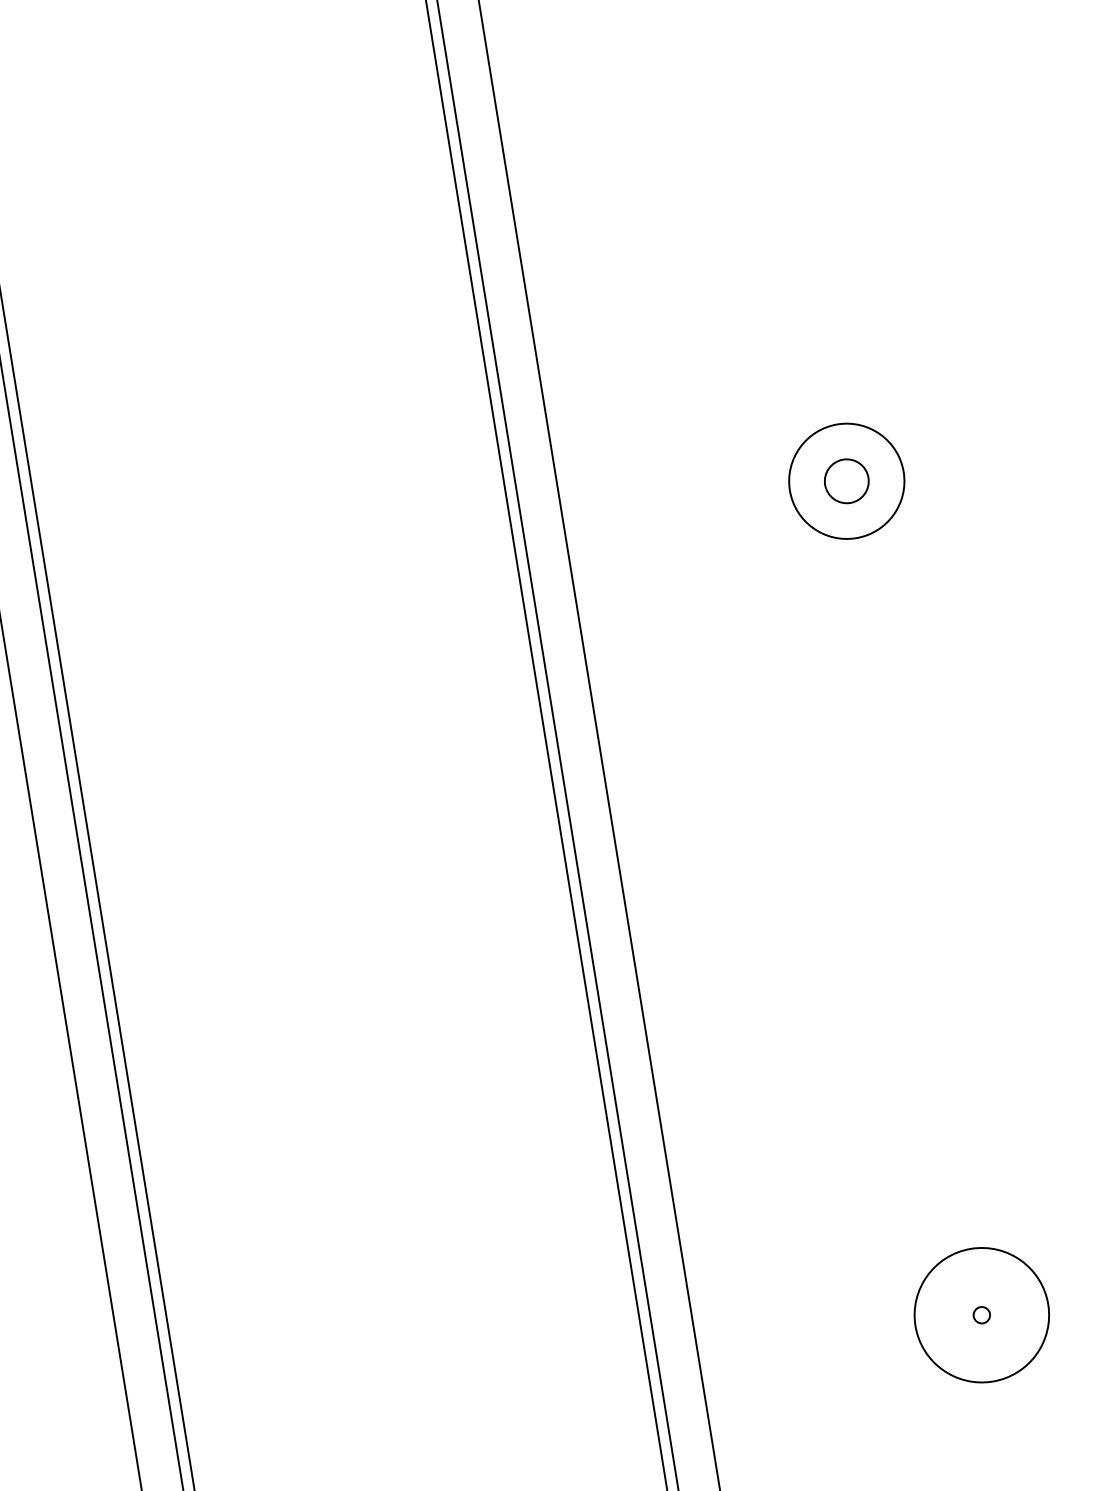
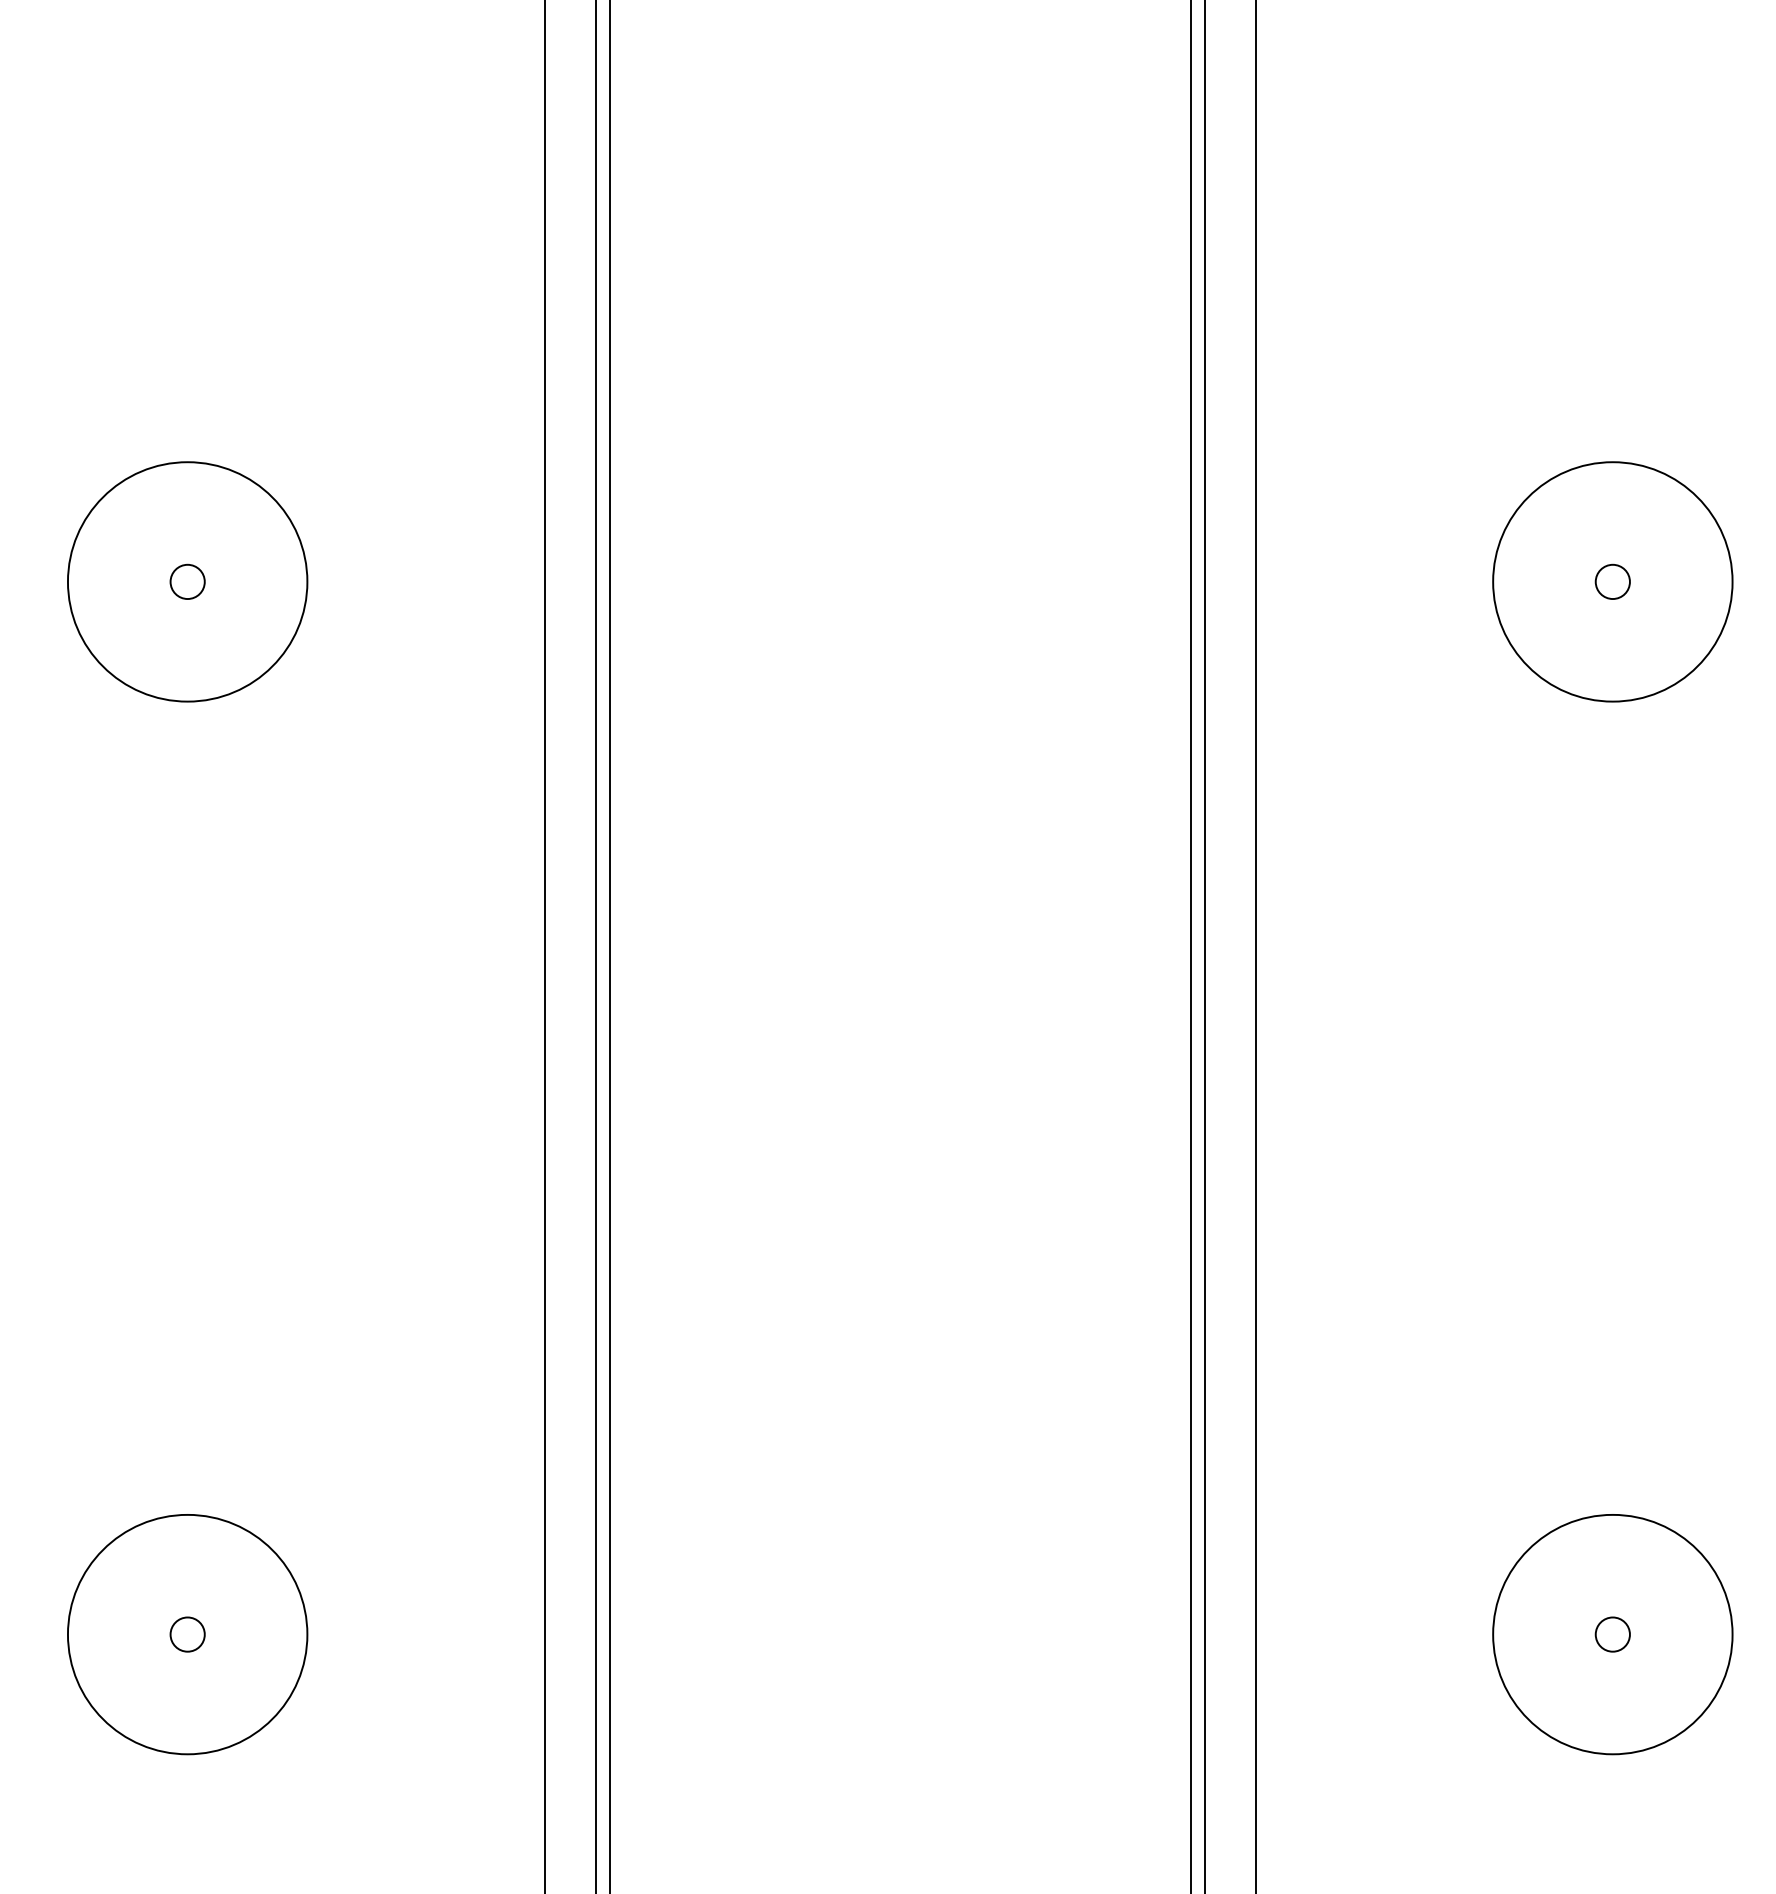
circle: (846, 481) -> (1612, 581), size x0.62
circle: (846, 481) -> (1612, 581), size x1.67
circle: (981, 1315) -> (1612, 1634), size x1.43
circle: (981, 1315) -> (1612, 1634), size x1.67

